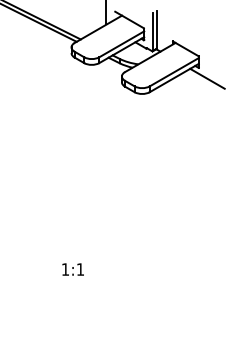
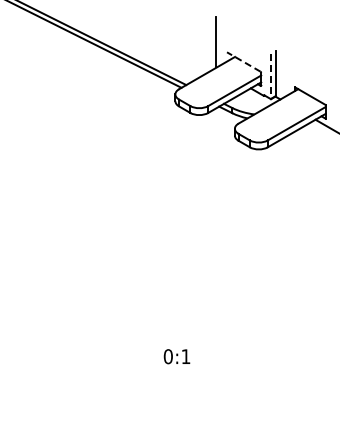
line: (129, 19) -> (243, 61), solid -> dashed
line: (152, 32) -> (271, 76), solid -> dashed
text: (64, 269) -> (167, 356), 1:1 -> 0:1

